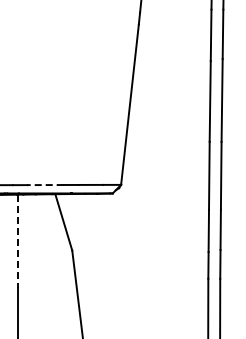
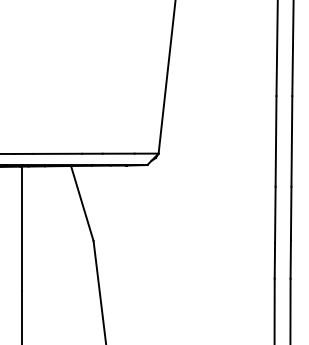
line: (44, 185) -> (56, 154), dashed -> solid
line: (18, 241) -> (22, 228), dashed -> solid

